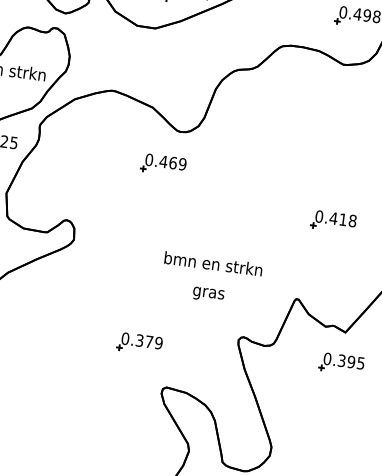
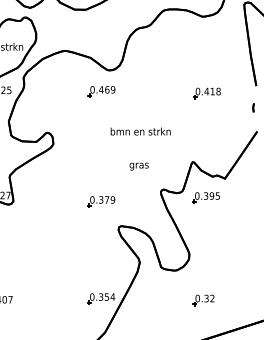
part: (332, 221) -> (206, 93), moved
text: (213, 263) -> (140, 131), moved
part: (340, 363) -> (205, 197), moved

